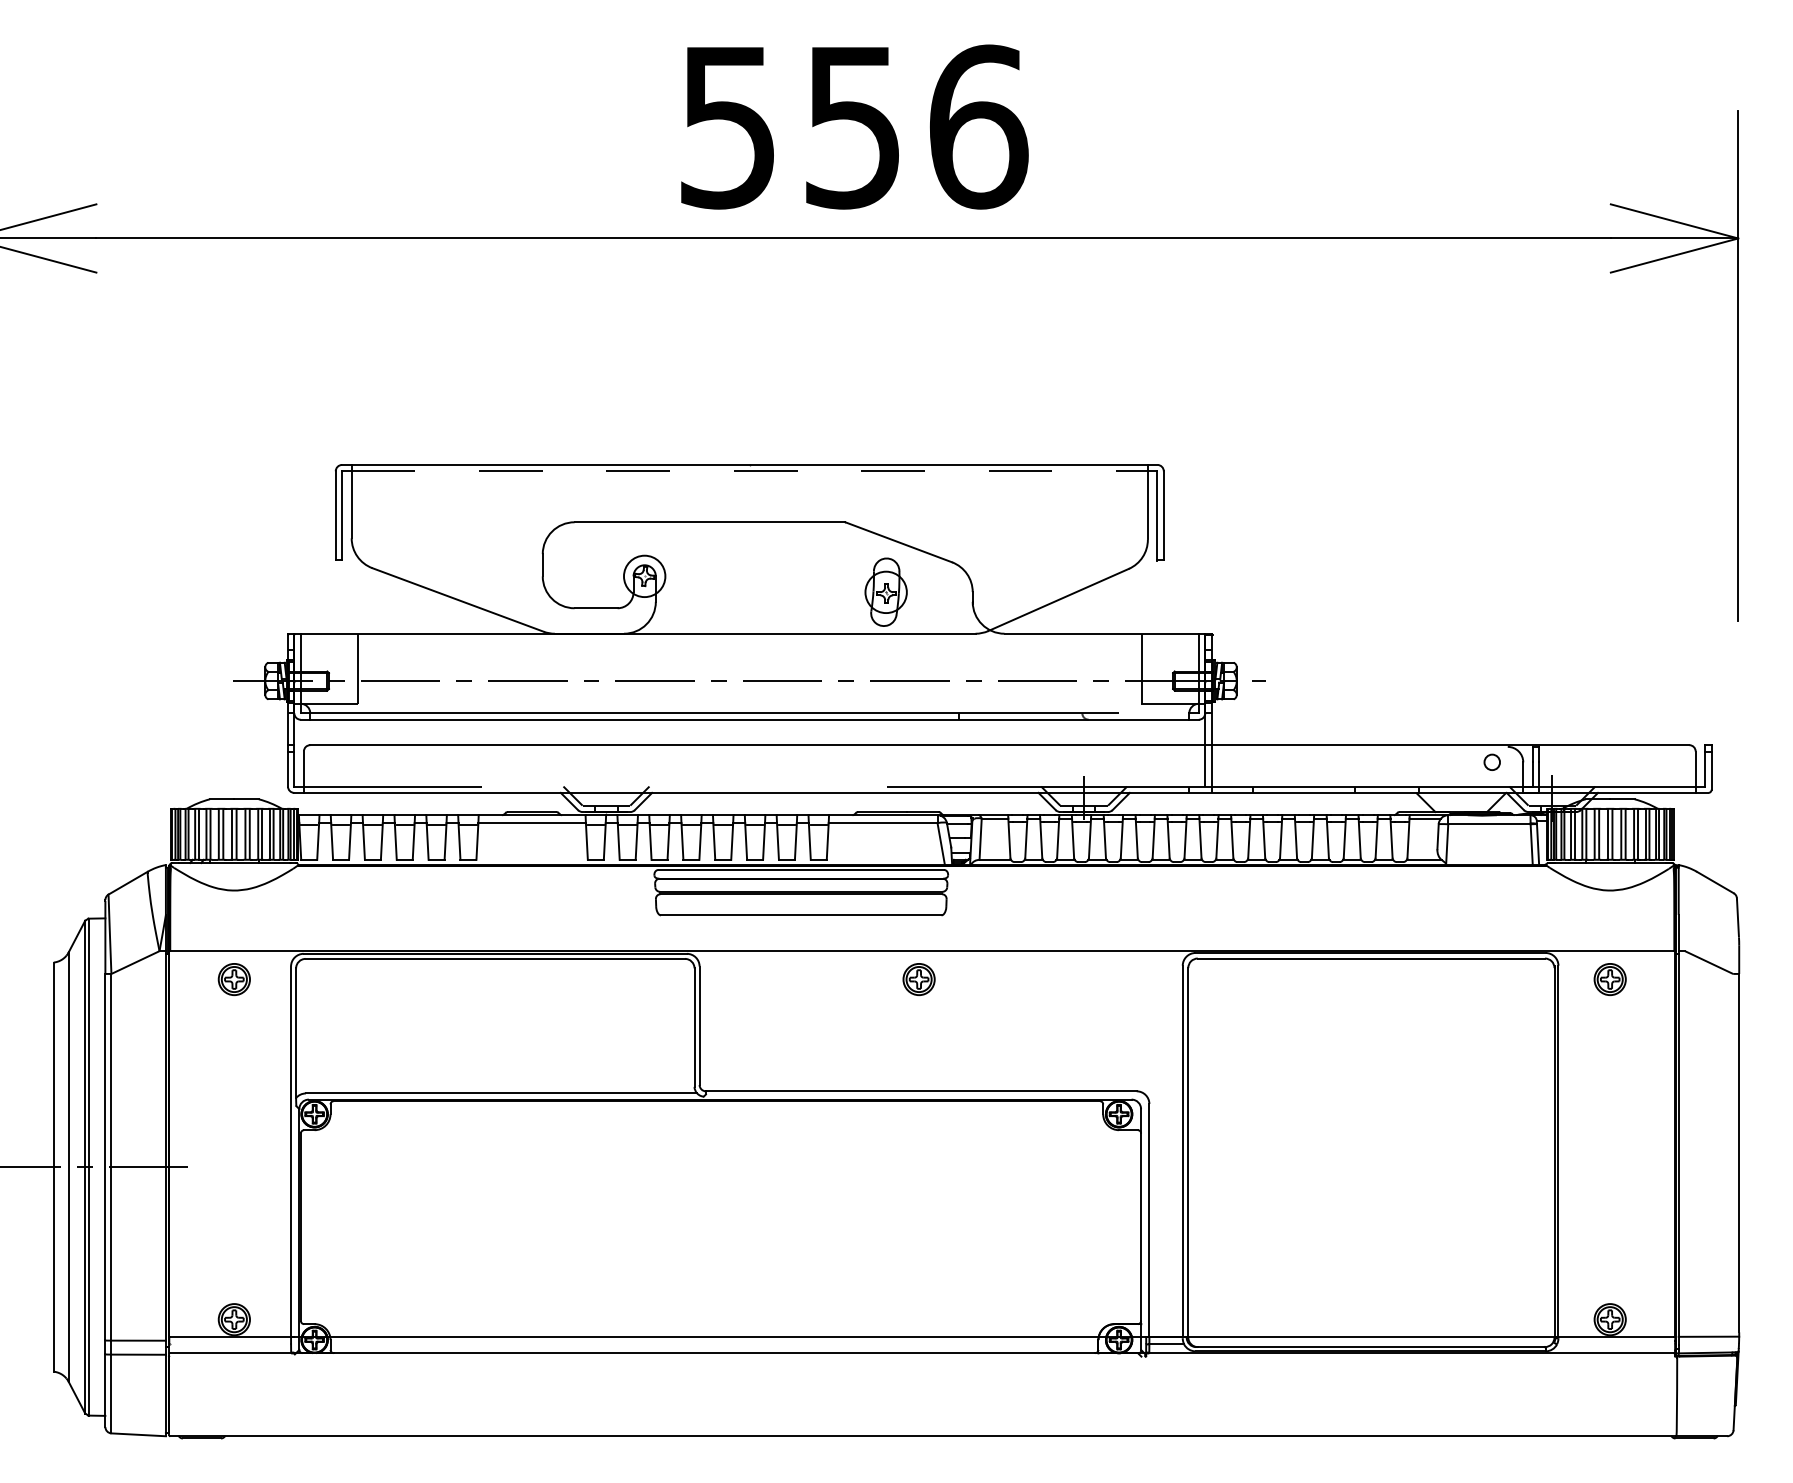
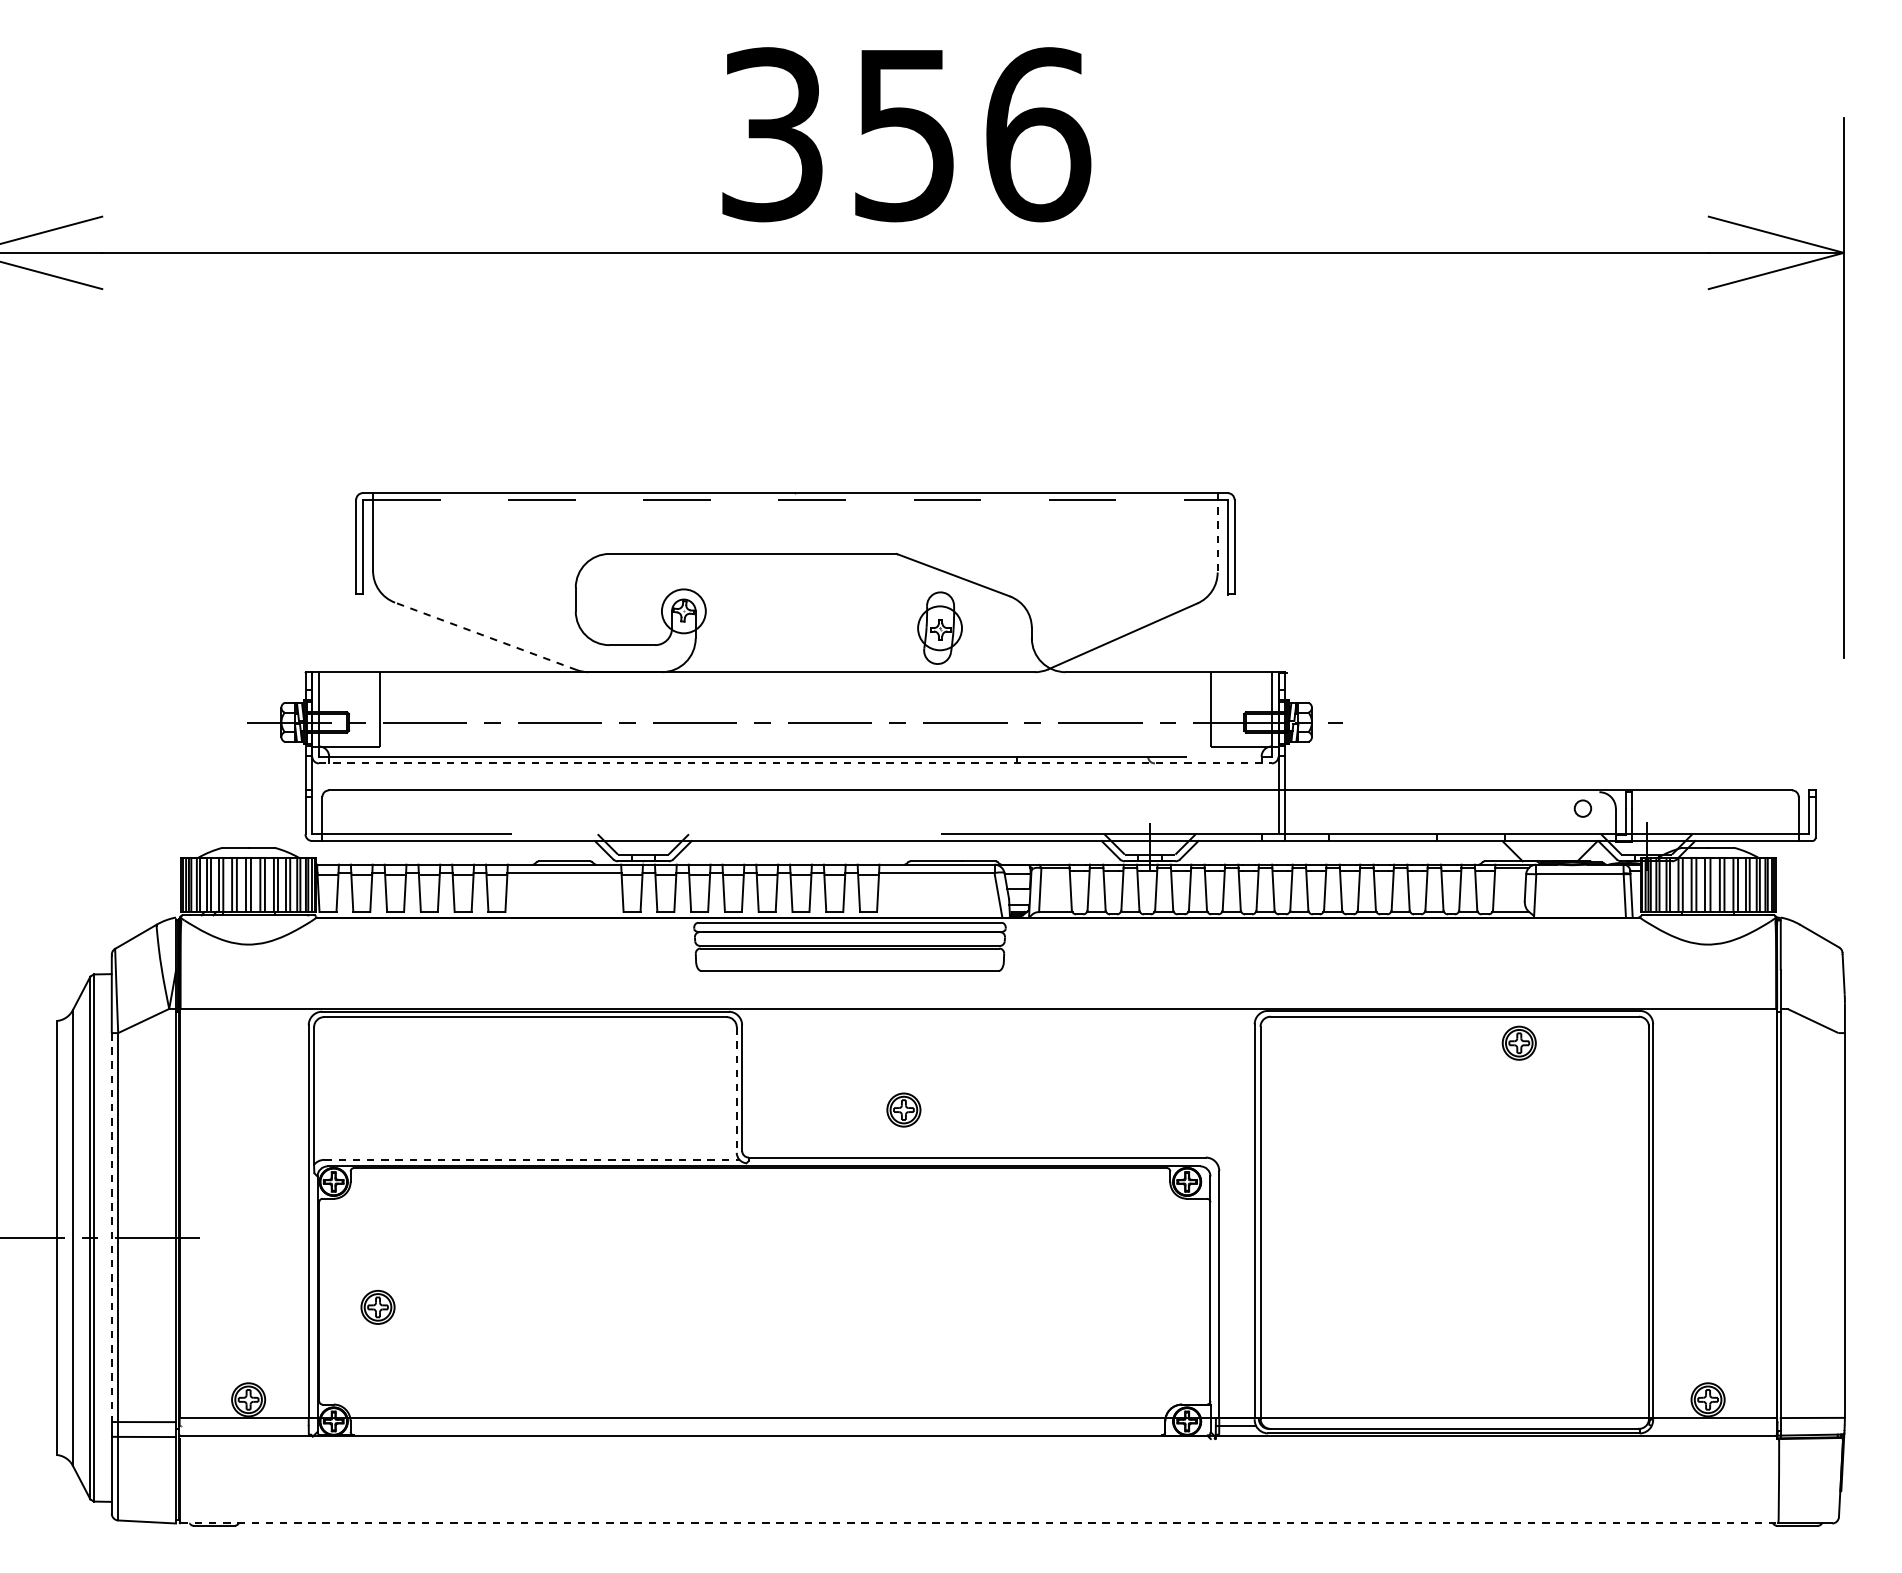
text: (728, 126) -> (772, 134), 556 -> 356
line: (1147, 502) -> (1217, 532), solid -> dashed
line: (457, 599) -> (485, 635), solid -> dashed
line: (750, 719) -> (796, 763), solid -> dashed
part: (233, 979) -> (377, 1307), moved
part: (918, 979) -> (903, 1110), moved
part: (1609, 979) -> (1518, 1043), moved
line: (694, 1028) -> (736, 1090), solid -> dashed
line: (501, 1093) -> (531, 1159), solid -> dashed
line: (105, 1157) -> (111, 1227), solid -> dashed
line: (923, 1436) -> (979, 1523), solid -> dashed

